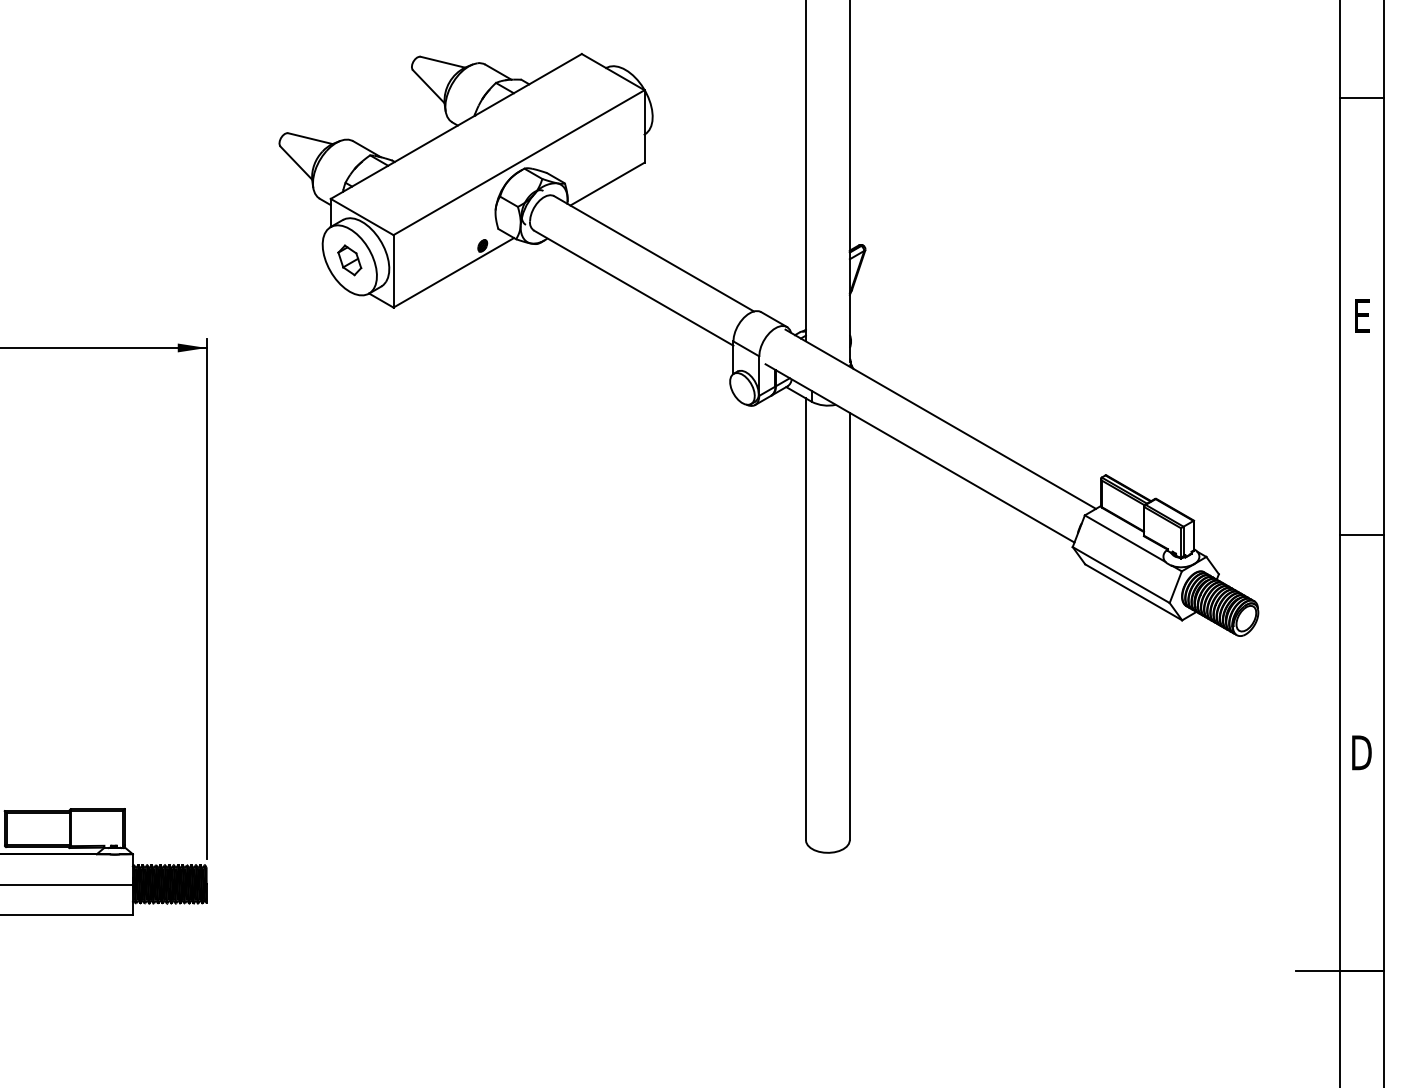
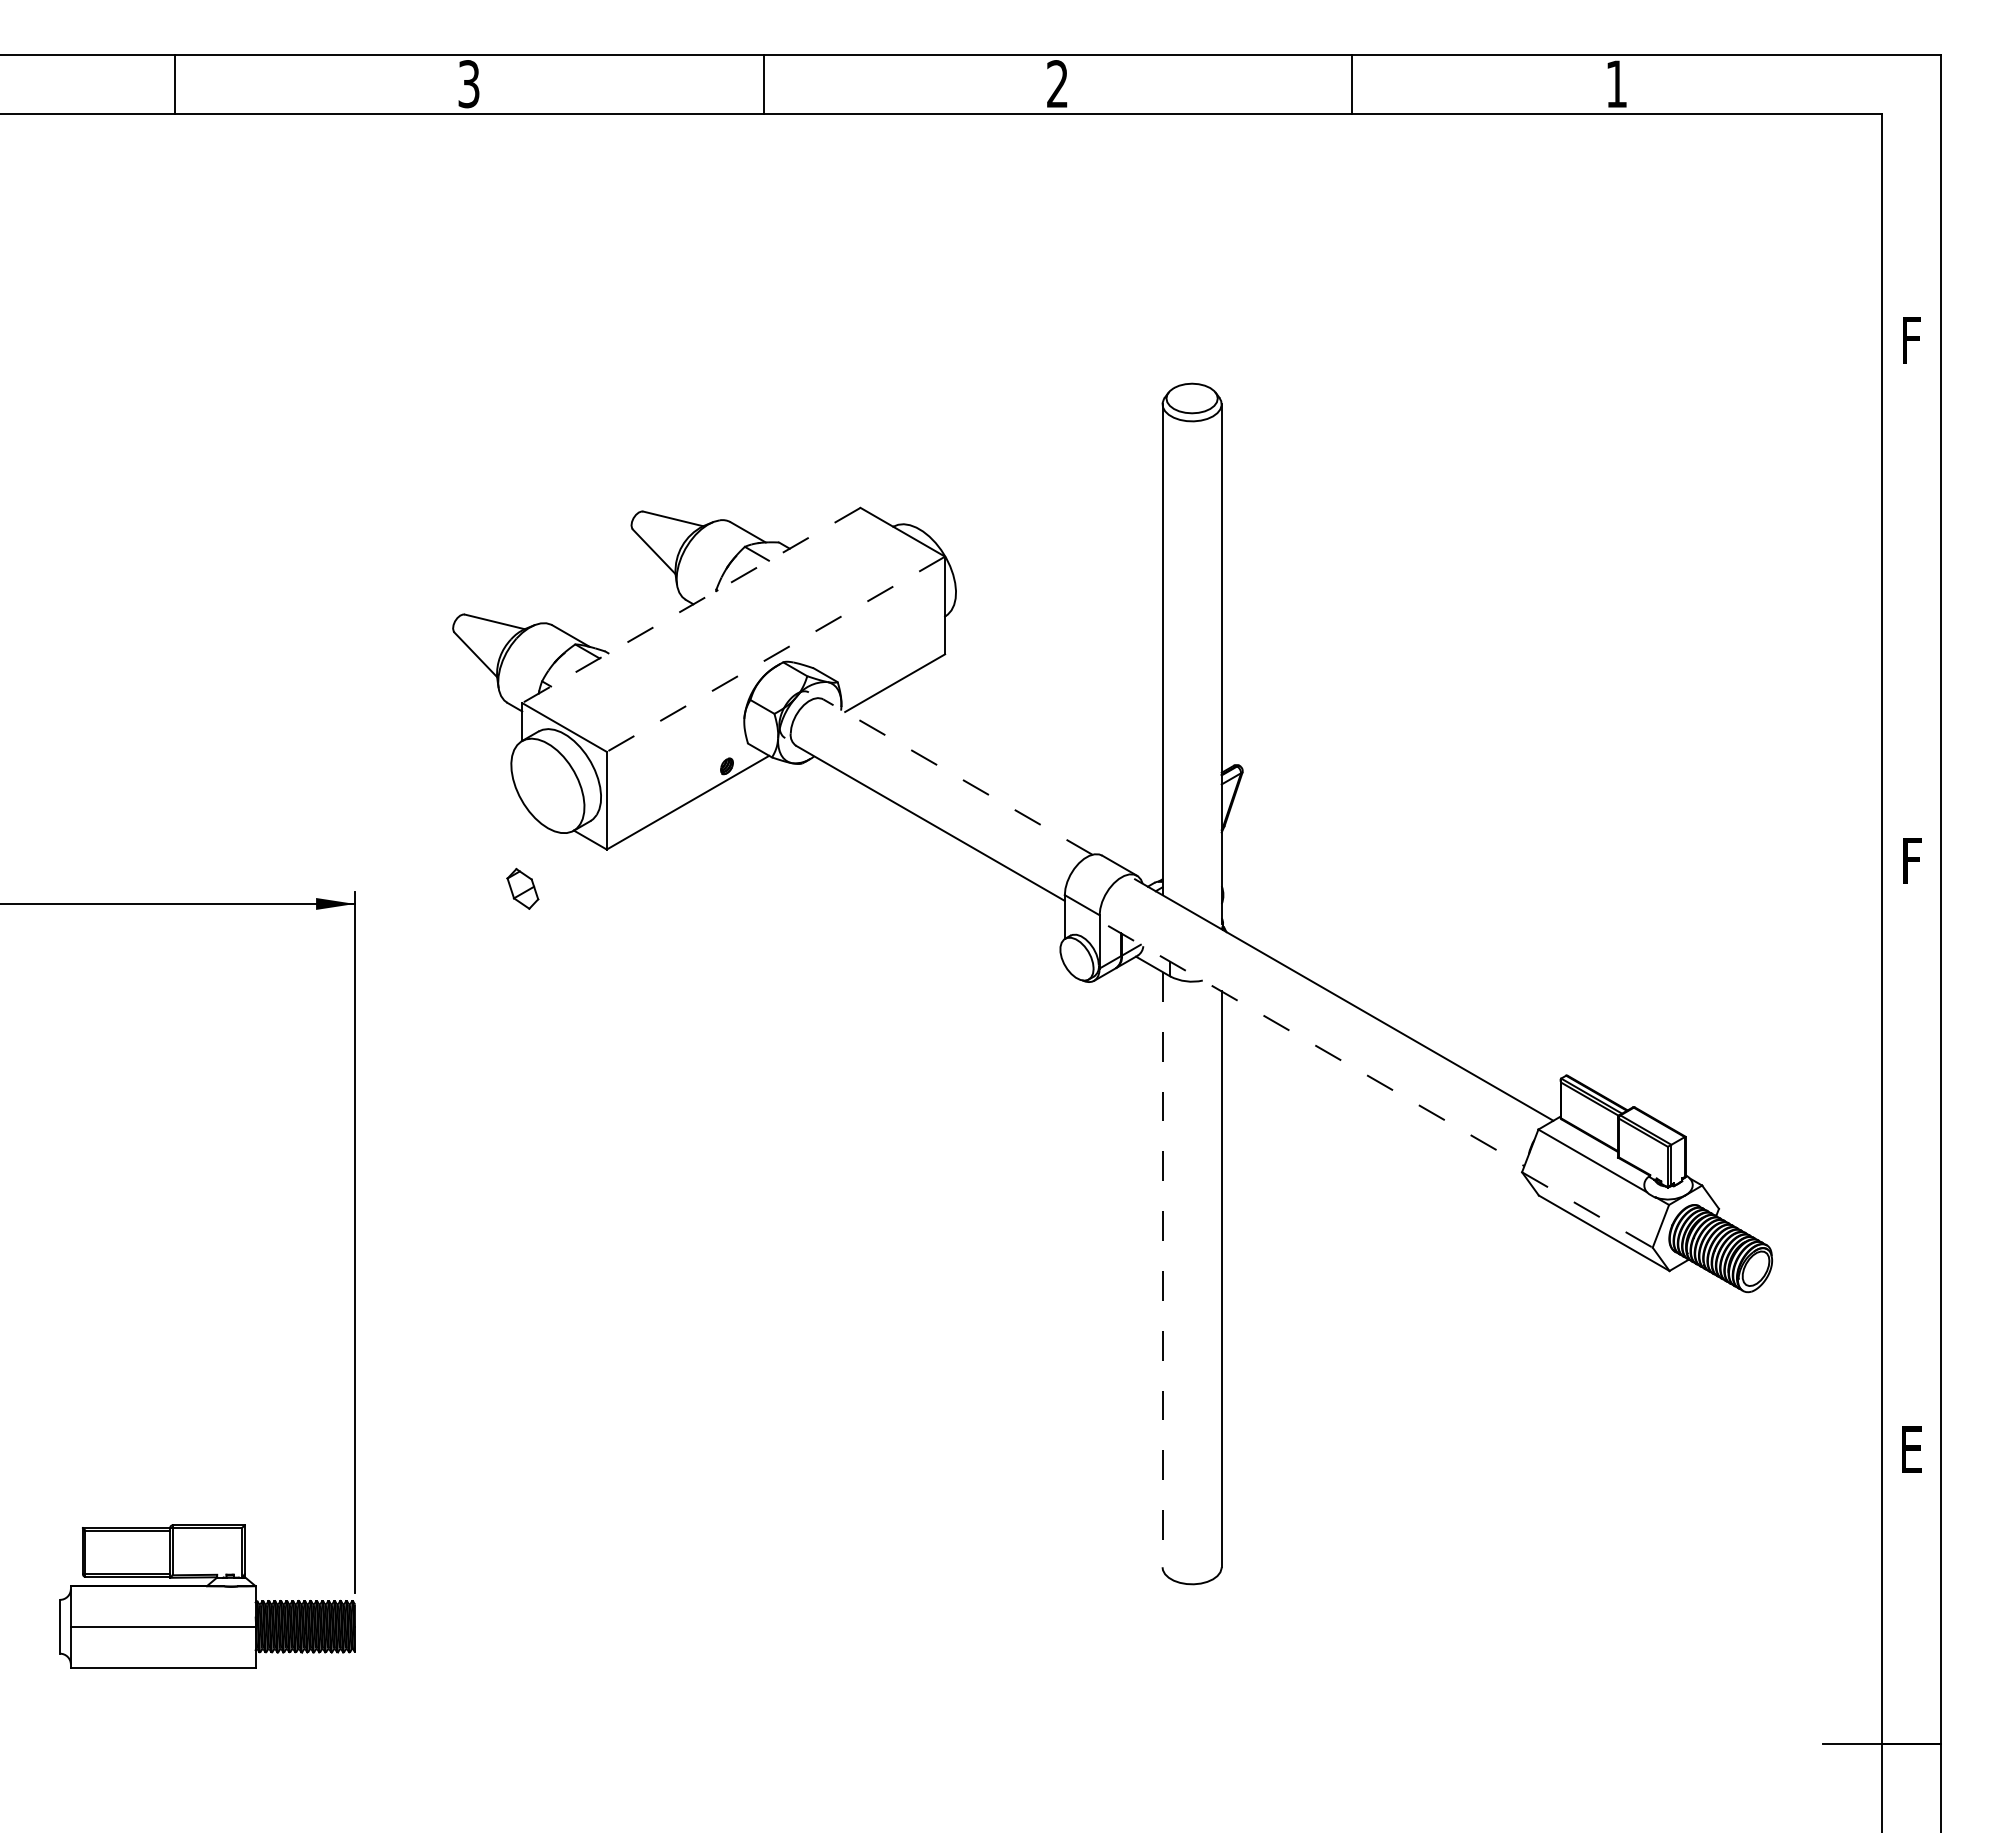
line: (1361, 98) -> (1911, 567), removed
line: (455, 126) -> (690, 605), solid -> dashed
line: (518, 162) -> (775, 654), solid -> dashed
line: (653, 253) -> (957, 776), solid -> dashed
part: (349, 260) -> (522, 888), moved
text: (1362, 315) -> (1912, 860), E -> F
line: (920, 453) -> (1316, 1046), solid -> dashed
line: (1361, 534) -> (1911, 1155), removed
line: (1121, 575) -> (1587, 1210), solid -> dashed
line: (805, 619) -> (1162, 1269), solid -> dashed
text: (1361, 752) -> (1911, 1449), D -> E

